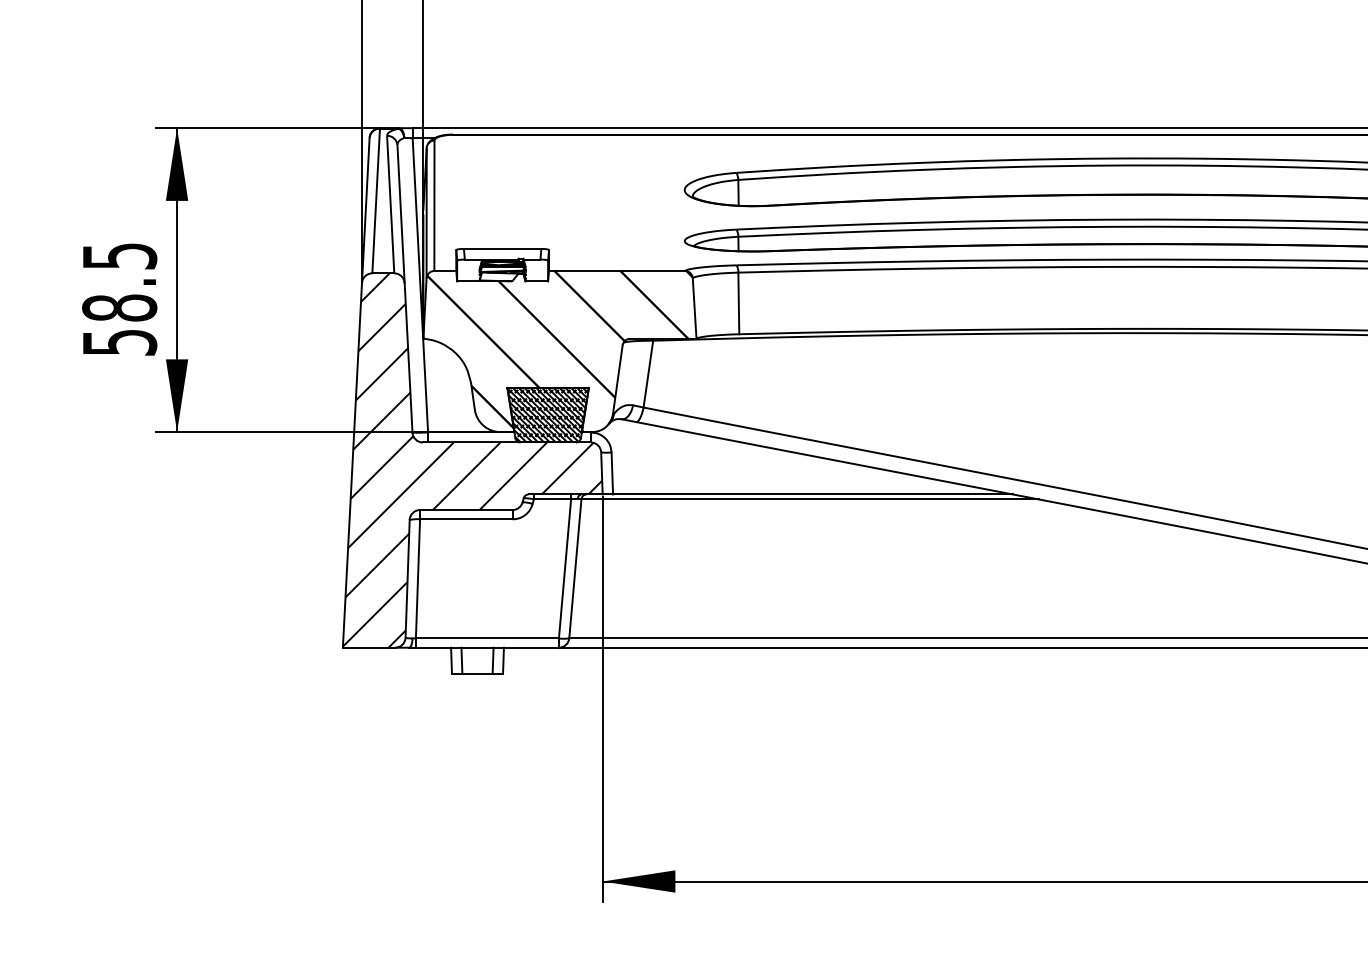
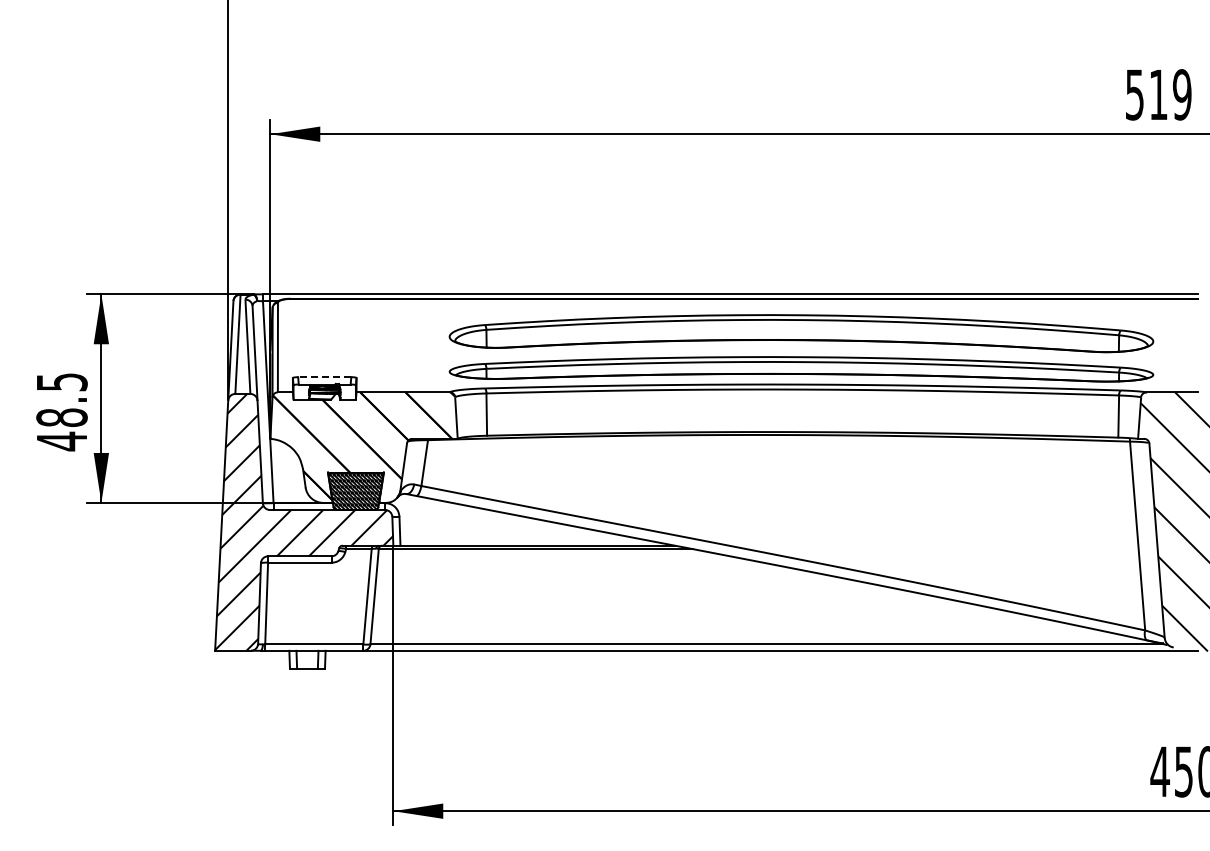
line: (502, 249) -> (324, 377), solid -> dashed
text: (120, 342) -> (62, 441), 58.5 -> 48.5

